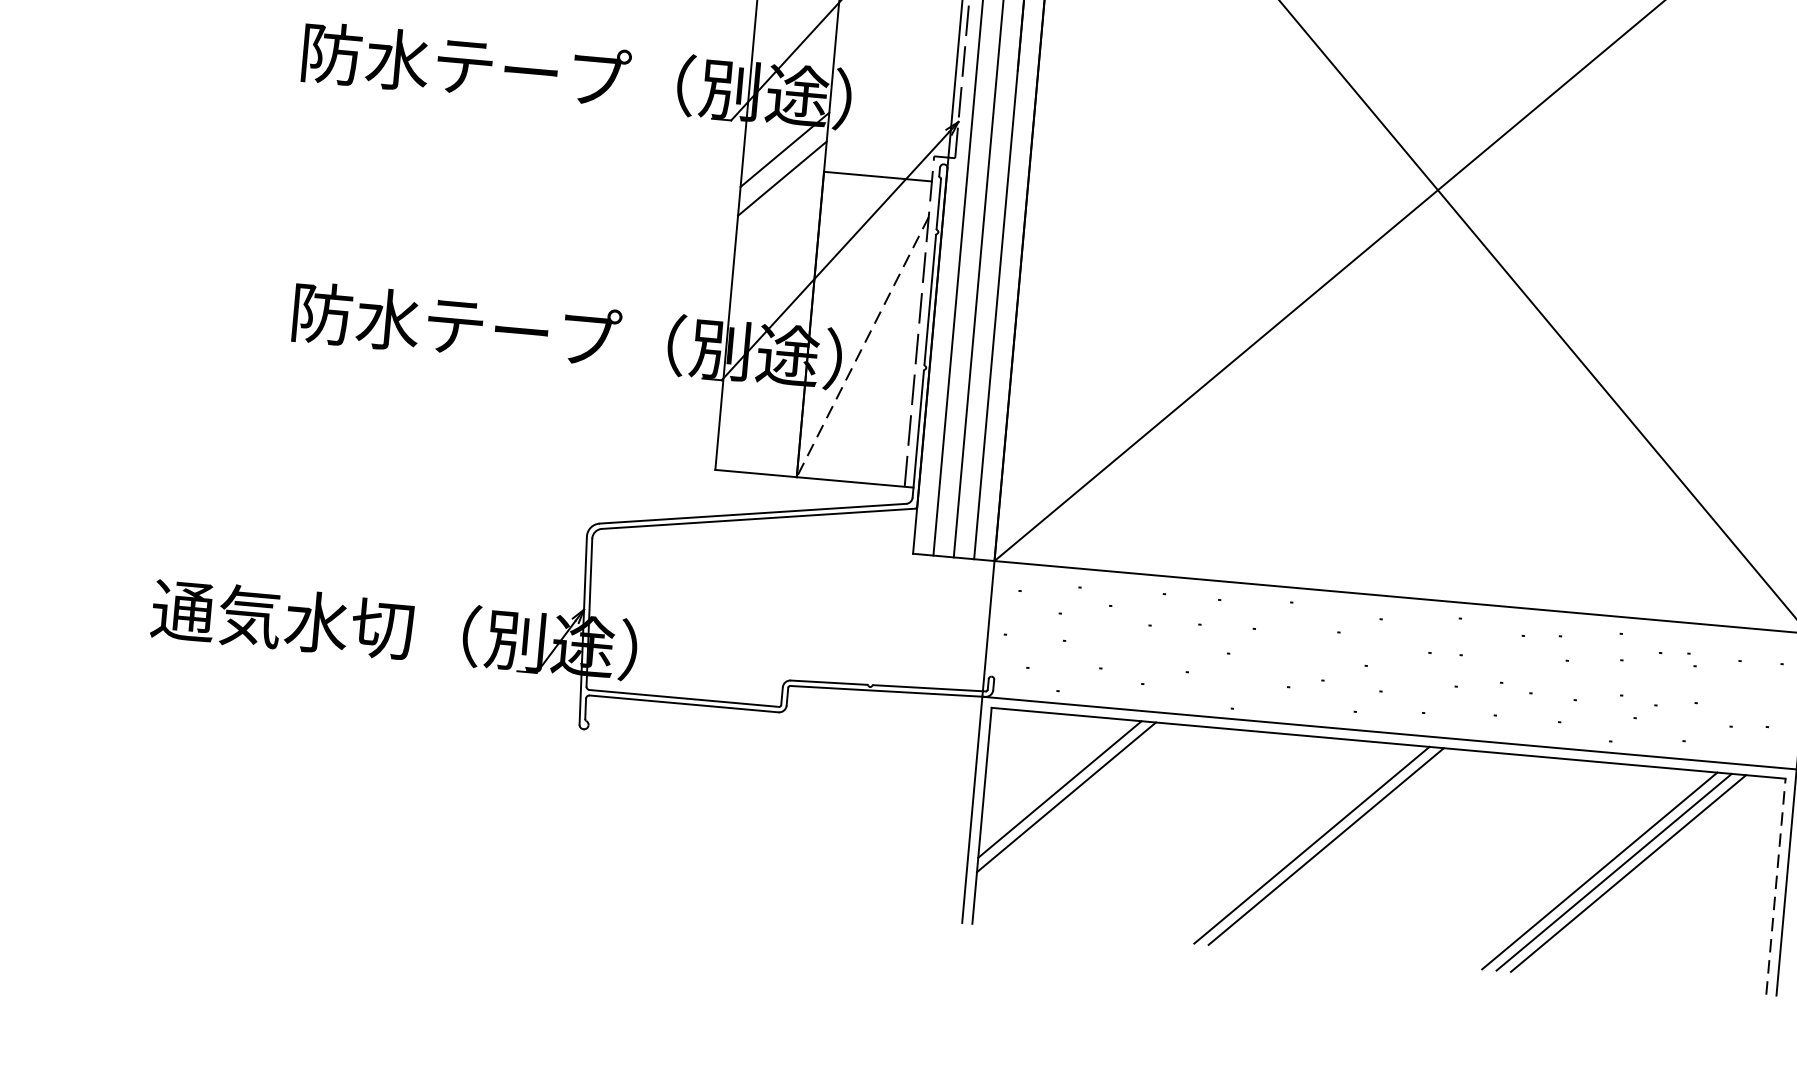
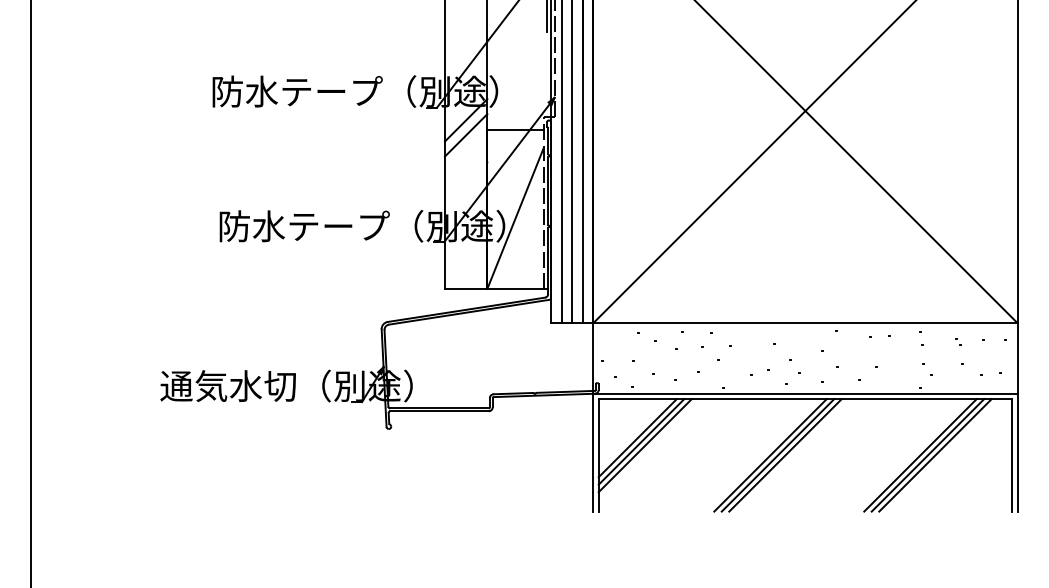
line: (862, 346) -> (515, 218), dashed -> solid
line: (1071, 804) -> (644, 445), added
line: (1340, 848) -> (785, 455), added
line: (1776, 885) -> (1012, 454), dashed -> solid

